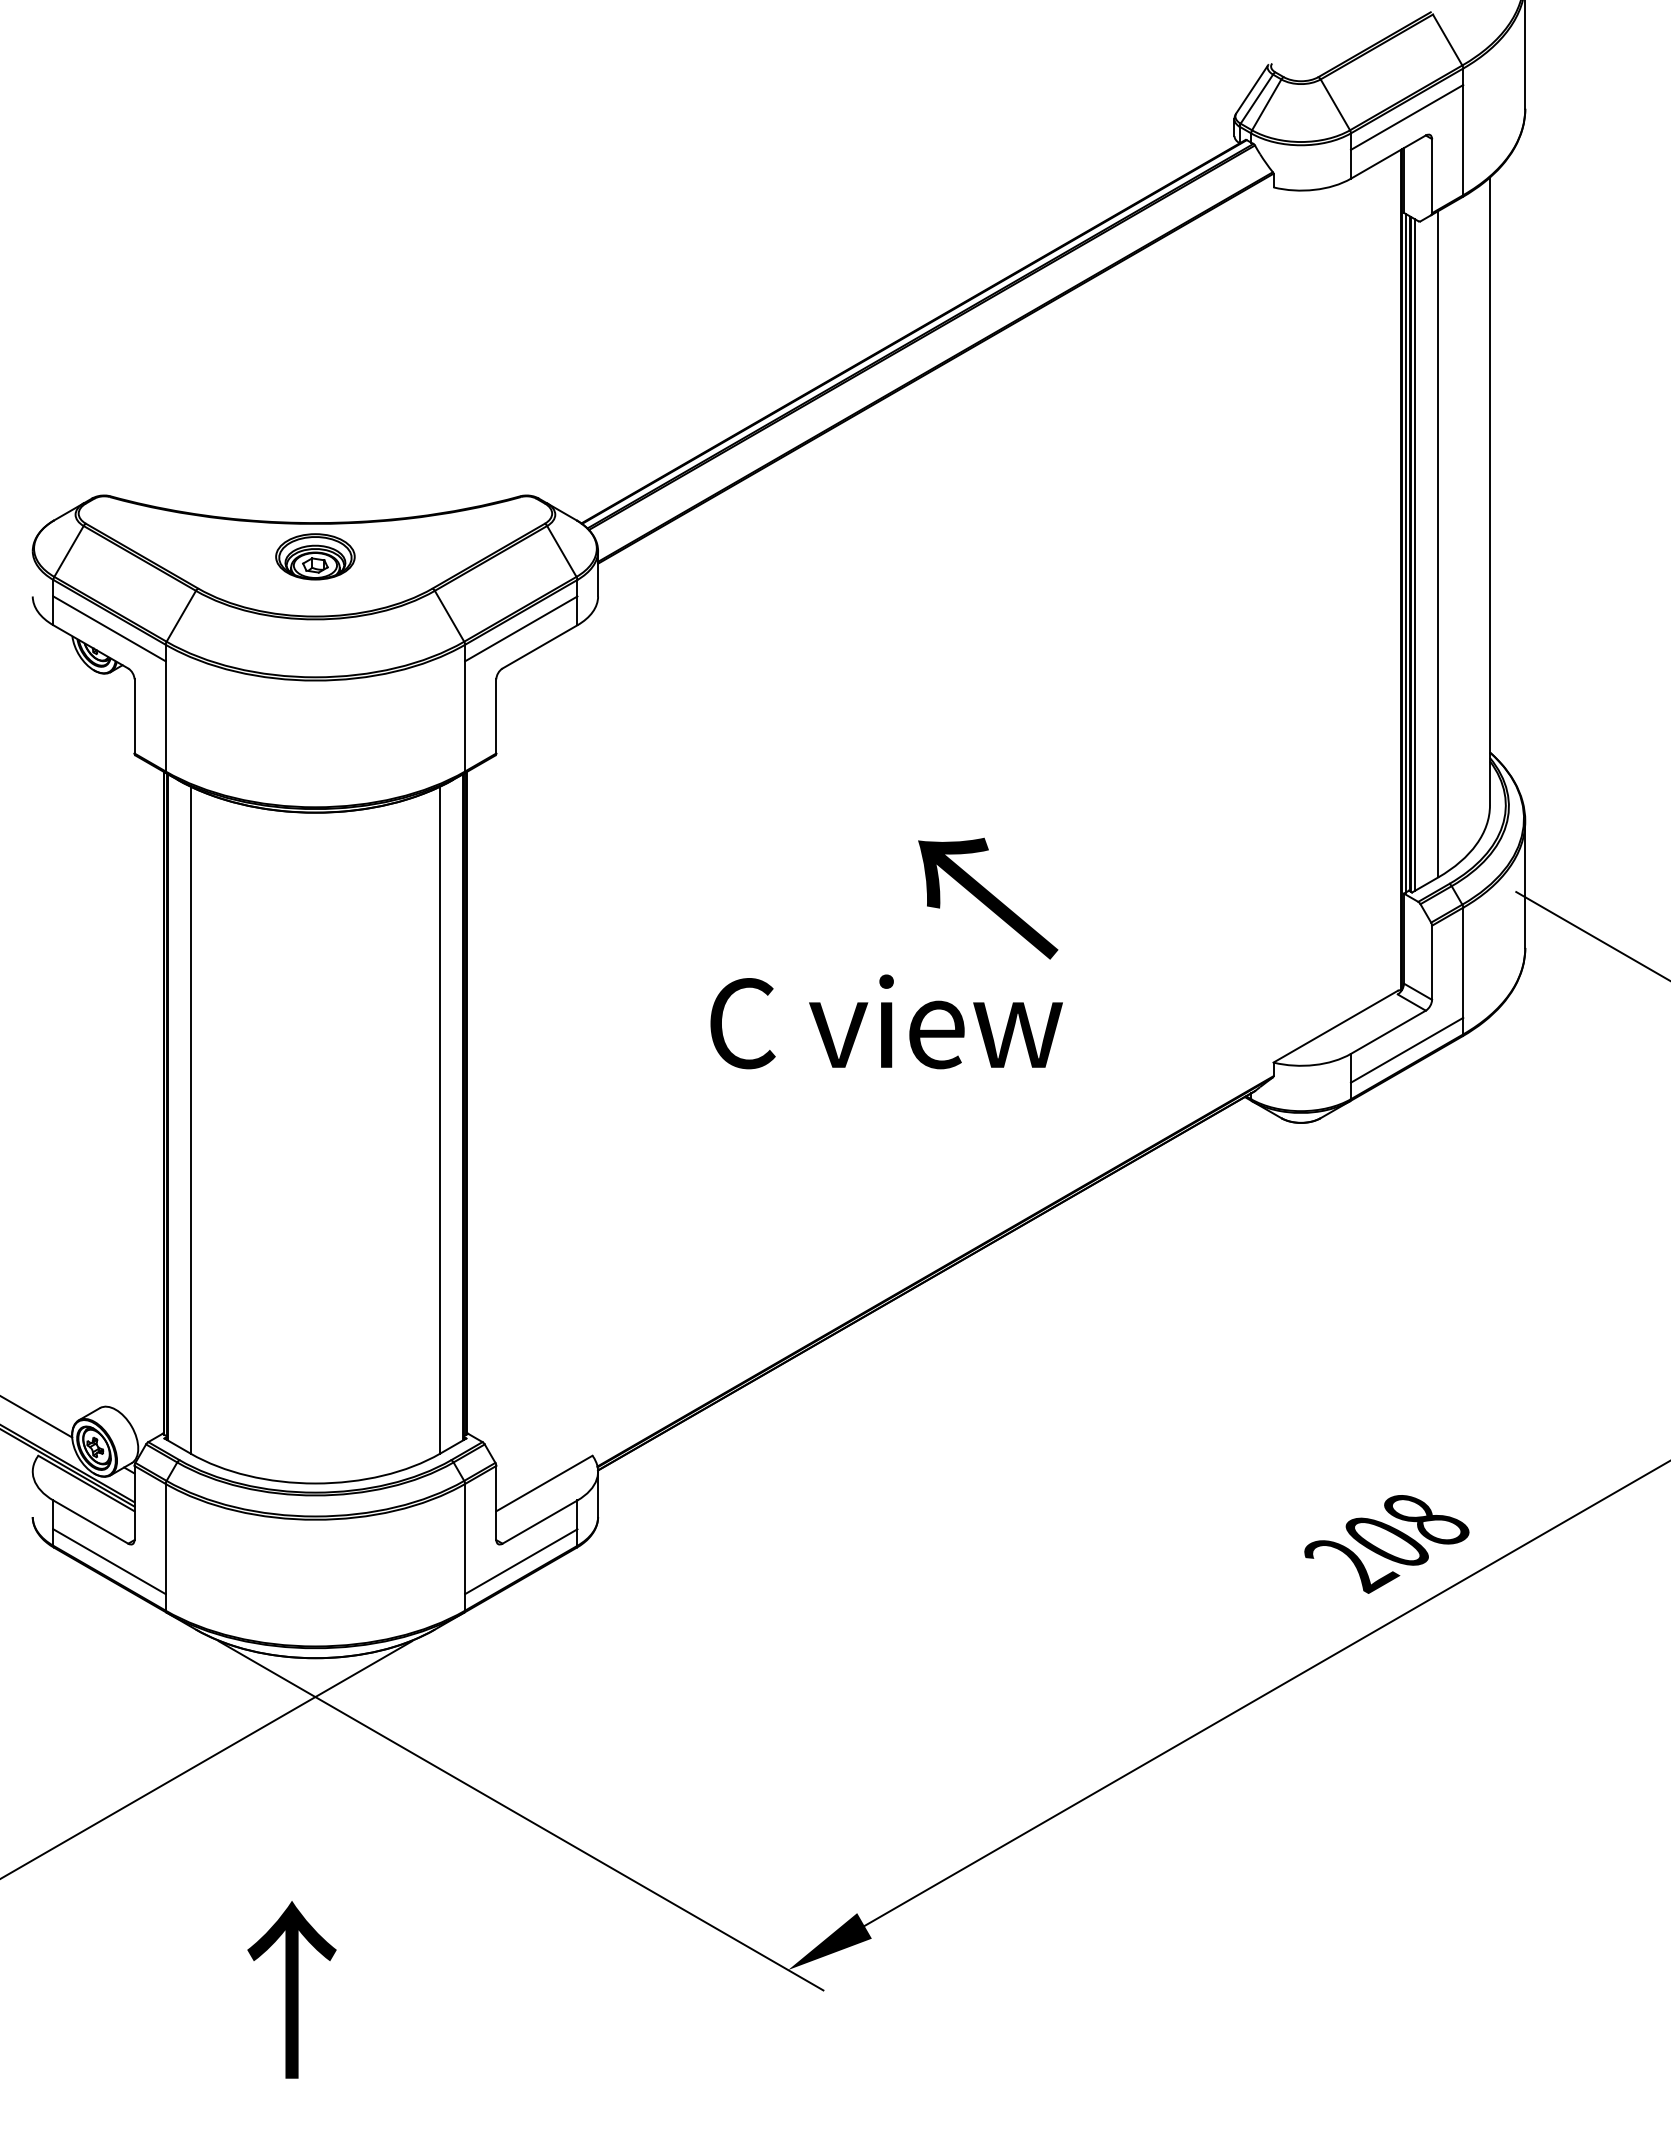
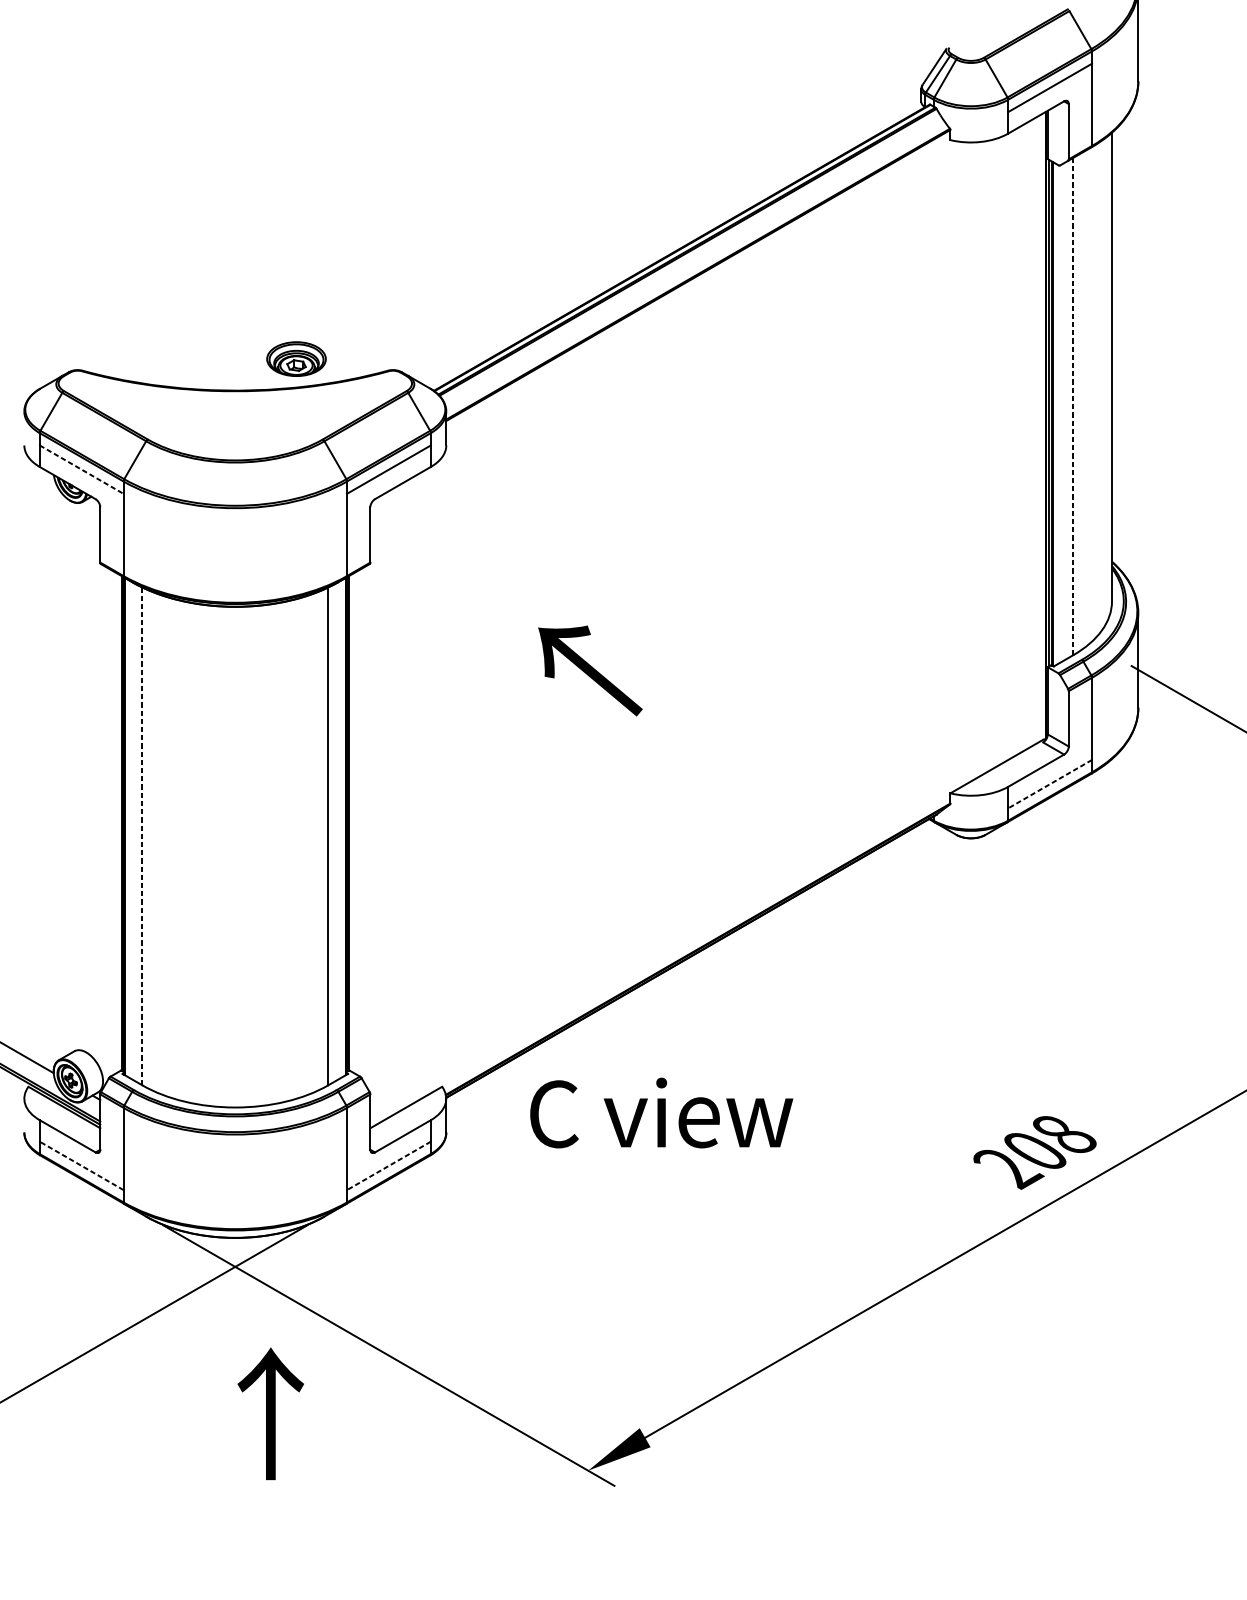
line: (1438, 544) -> (1073, 406), solid -> dashed
line: (1415, 554) -> (1056, 414), removed
part: (315, 556) -> (296, 358), moved
line: (109, 628) -> (81, 469), solid -> dashed
text: (988, 898) -> (590, 670), moved
text: (886, 1021) -> (661, 1112), moved
line: (1407, 1050) -> (1050, 784), solid -> dashed
line: (190, 1120) -> (142, 836), solid -> dashed
line: (109, 1561) -> (81, 1165), solid -> dashed
line: (521, 1561) -> (389, 1165), solid -> dashed
text: (291, 1989) -> (270, 1413), moved

